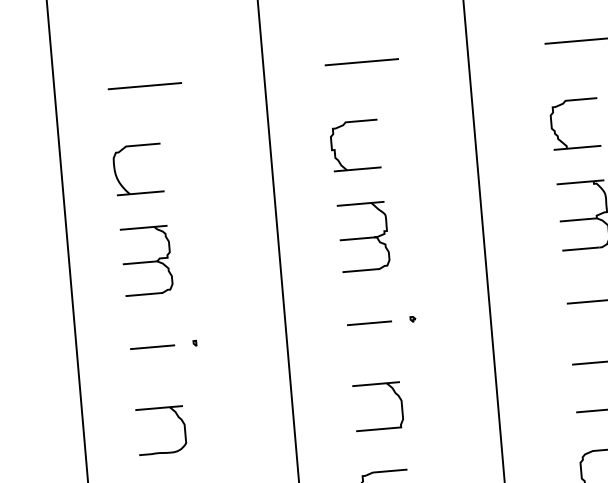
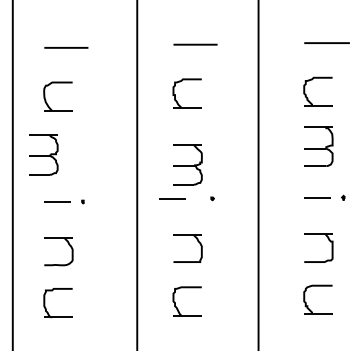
part: (363, 236) -> (187, 164), moved
part: (146, 260) -> (43, 154), moved
line: (368, 322) -> (172, 198), moved

